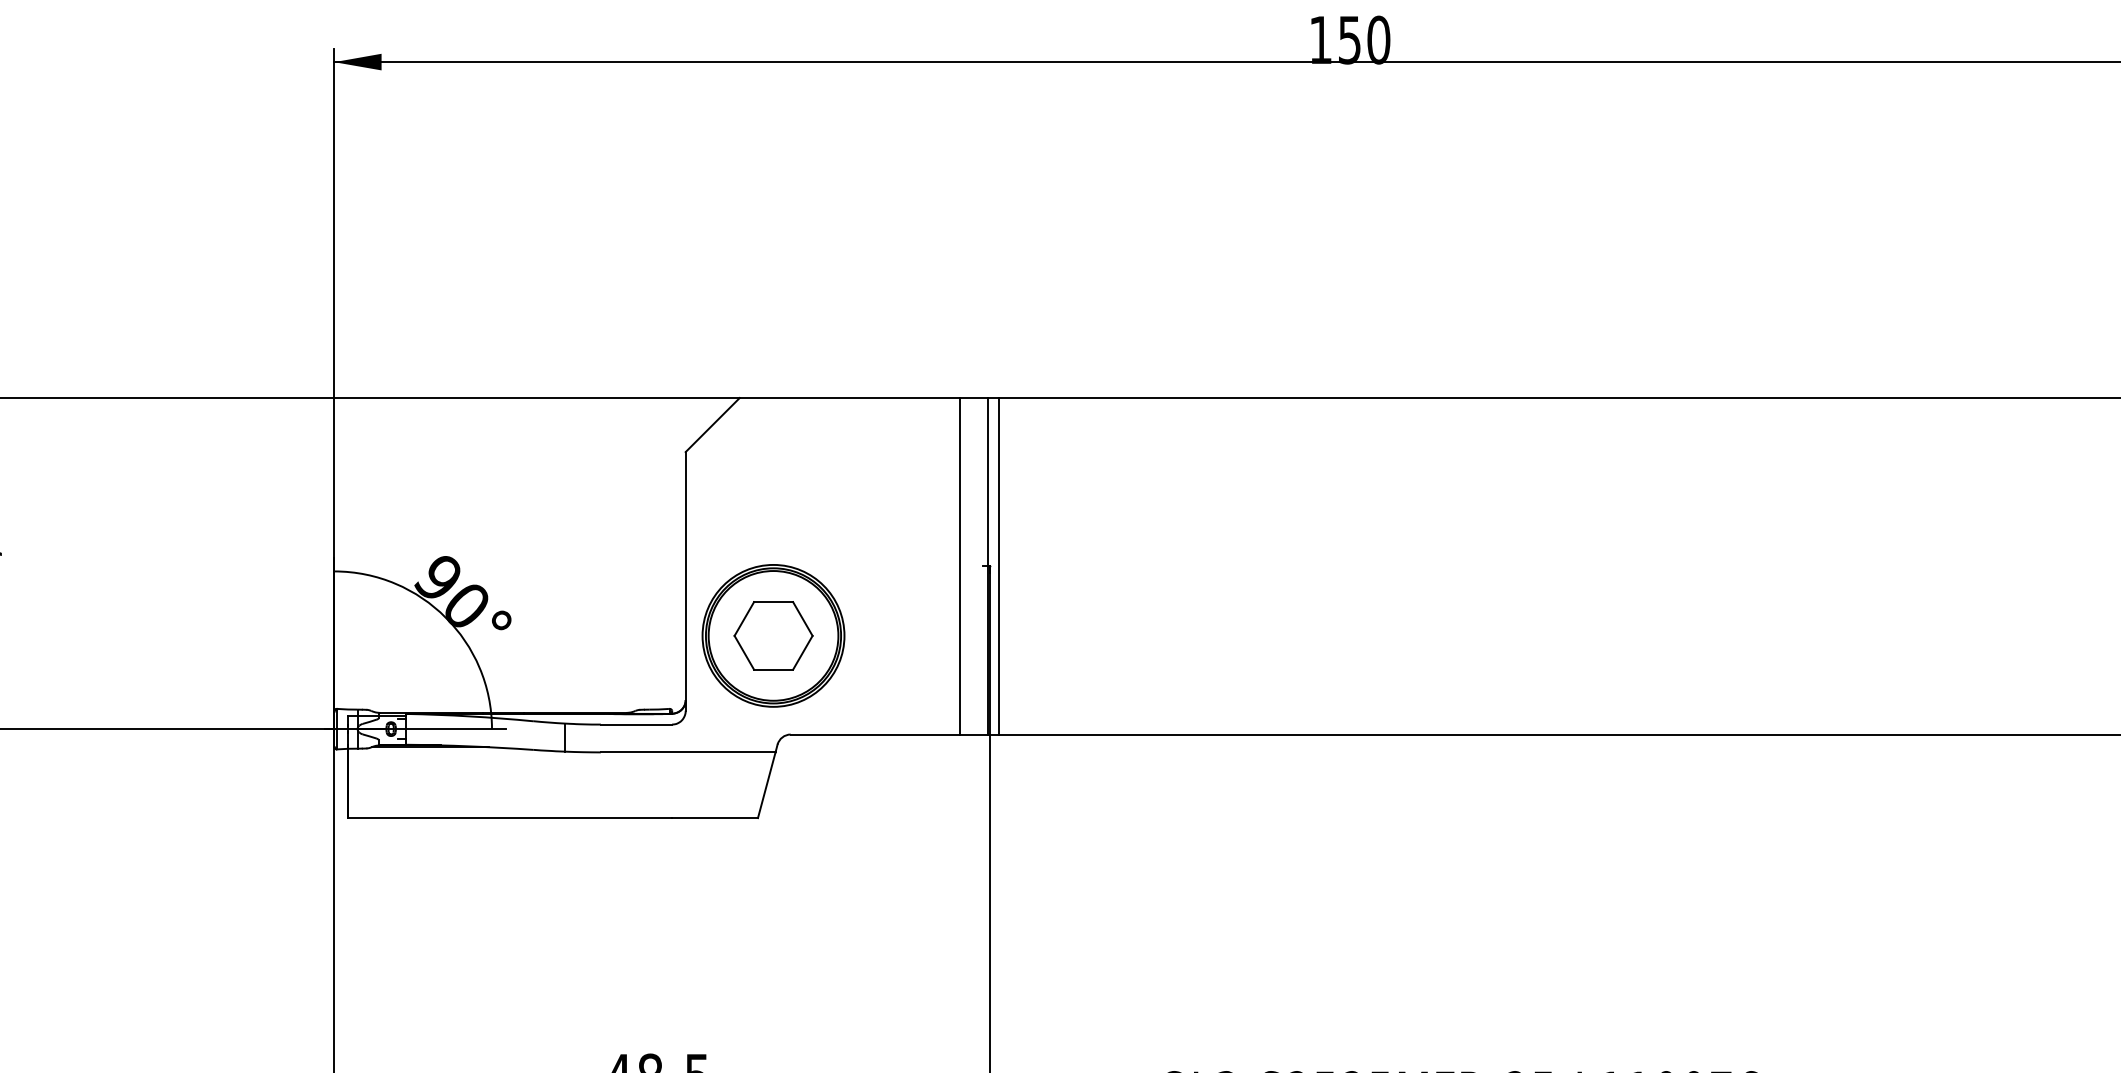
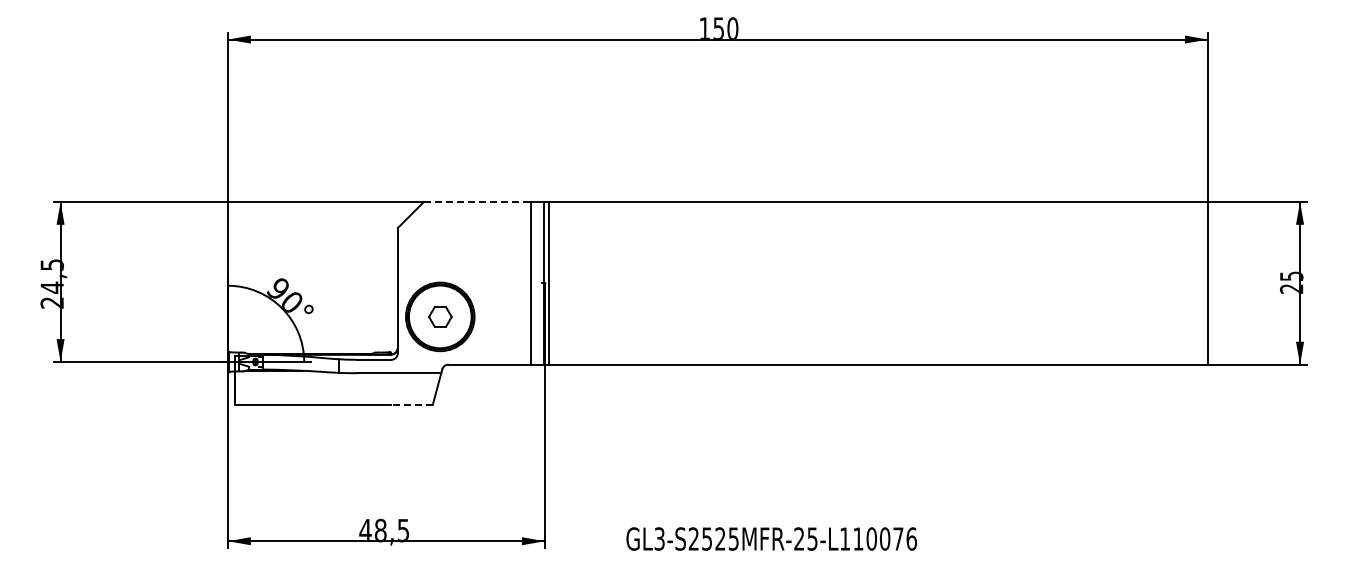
line: (850, 397) -> (477, 201), solid -> dashed
part: (773, 635) -> (440, 316), size x0.6
line: (716, 817) -> (412, 404), solid -> dashed

